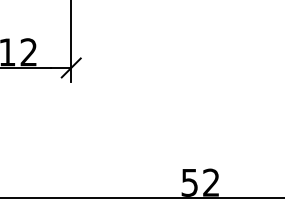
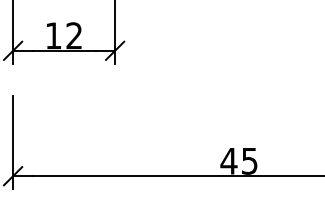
text: (199, 182) -> (238, 160), 52 -> 45

